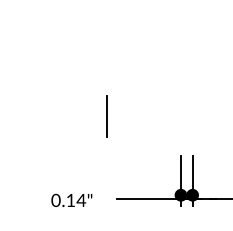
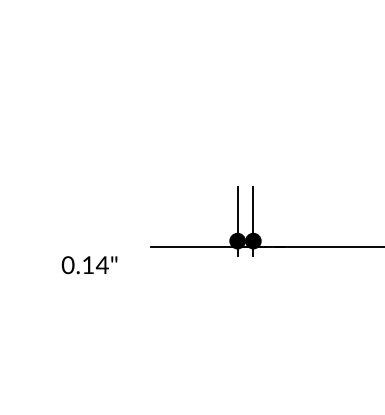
line: (106, 116) -> (136, 134), removed
text: (71, 200) -> (89, 265), moved

